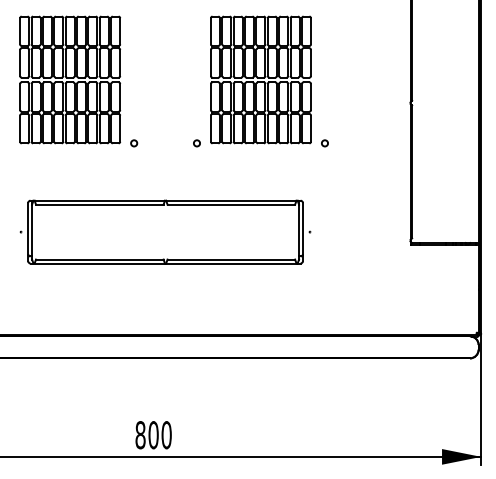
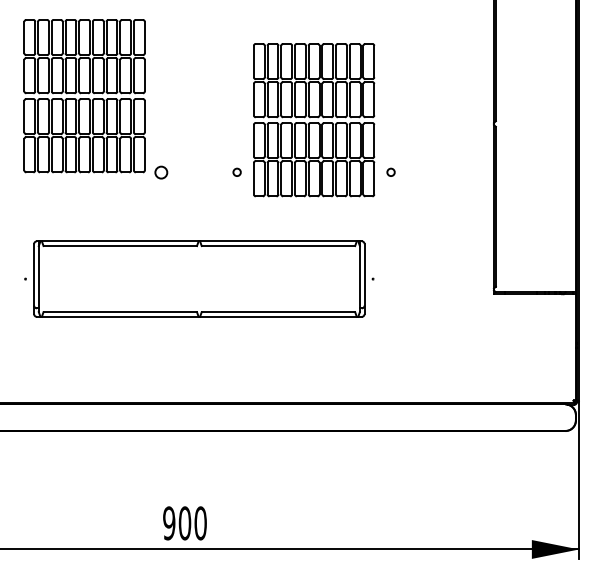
part: (261, 80) -> (314, 120), moved
circle: (134, 142) -> (161, 171), size x1.6
text: (140, 435) -> (169, 523), 800 -> 900

